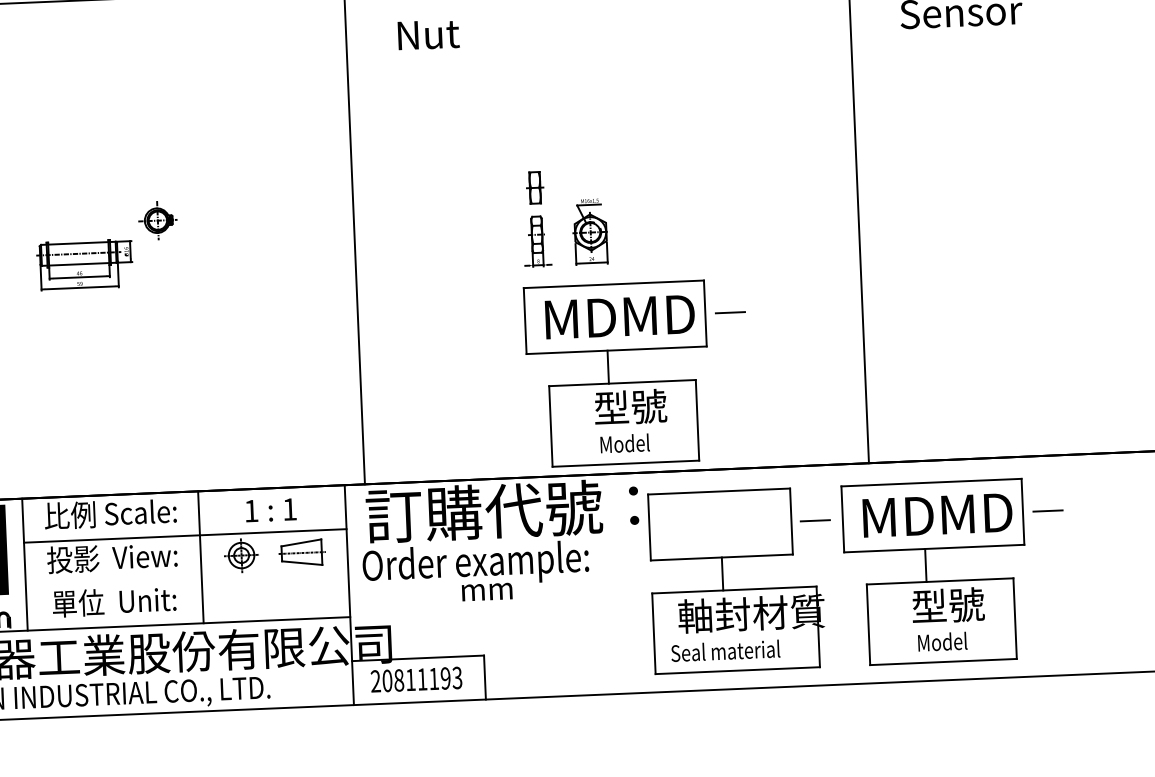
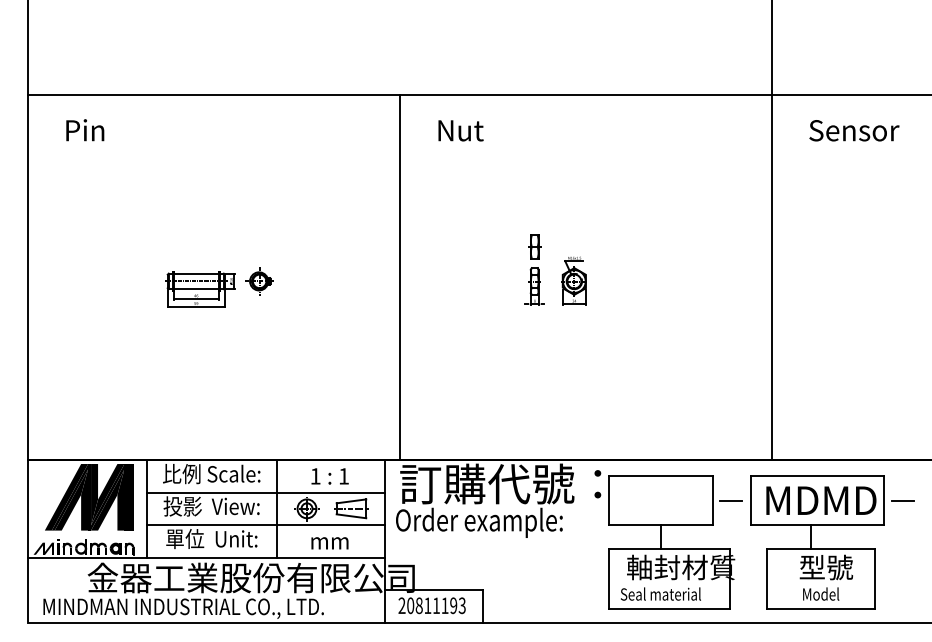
part: (157, 220) -> (259, 281), moved
part: (637, 373) -> (604, 386), removed
line: (187, 580) -> (266, 525), added
text: (486, 592) -> (329, 543), moved

